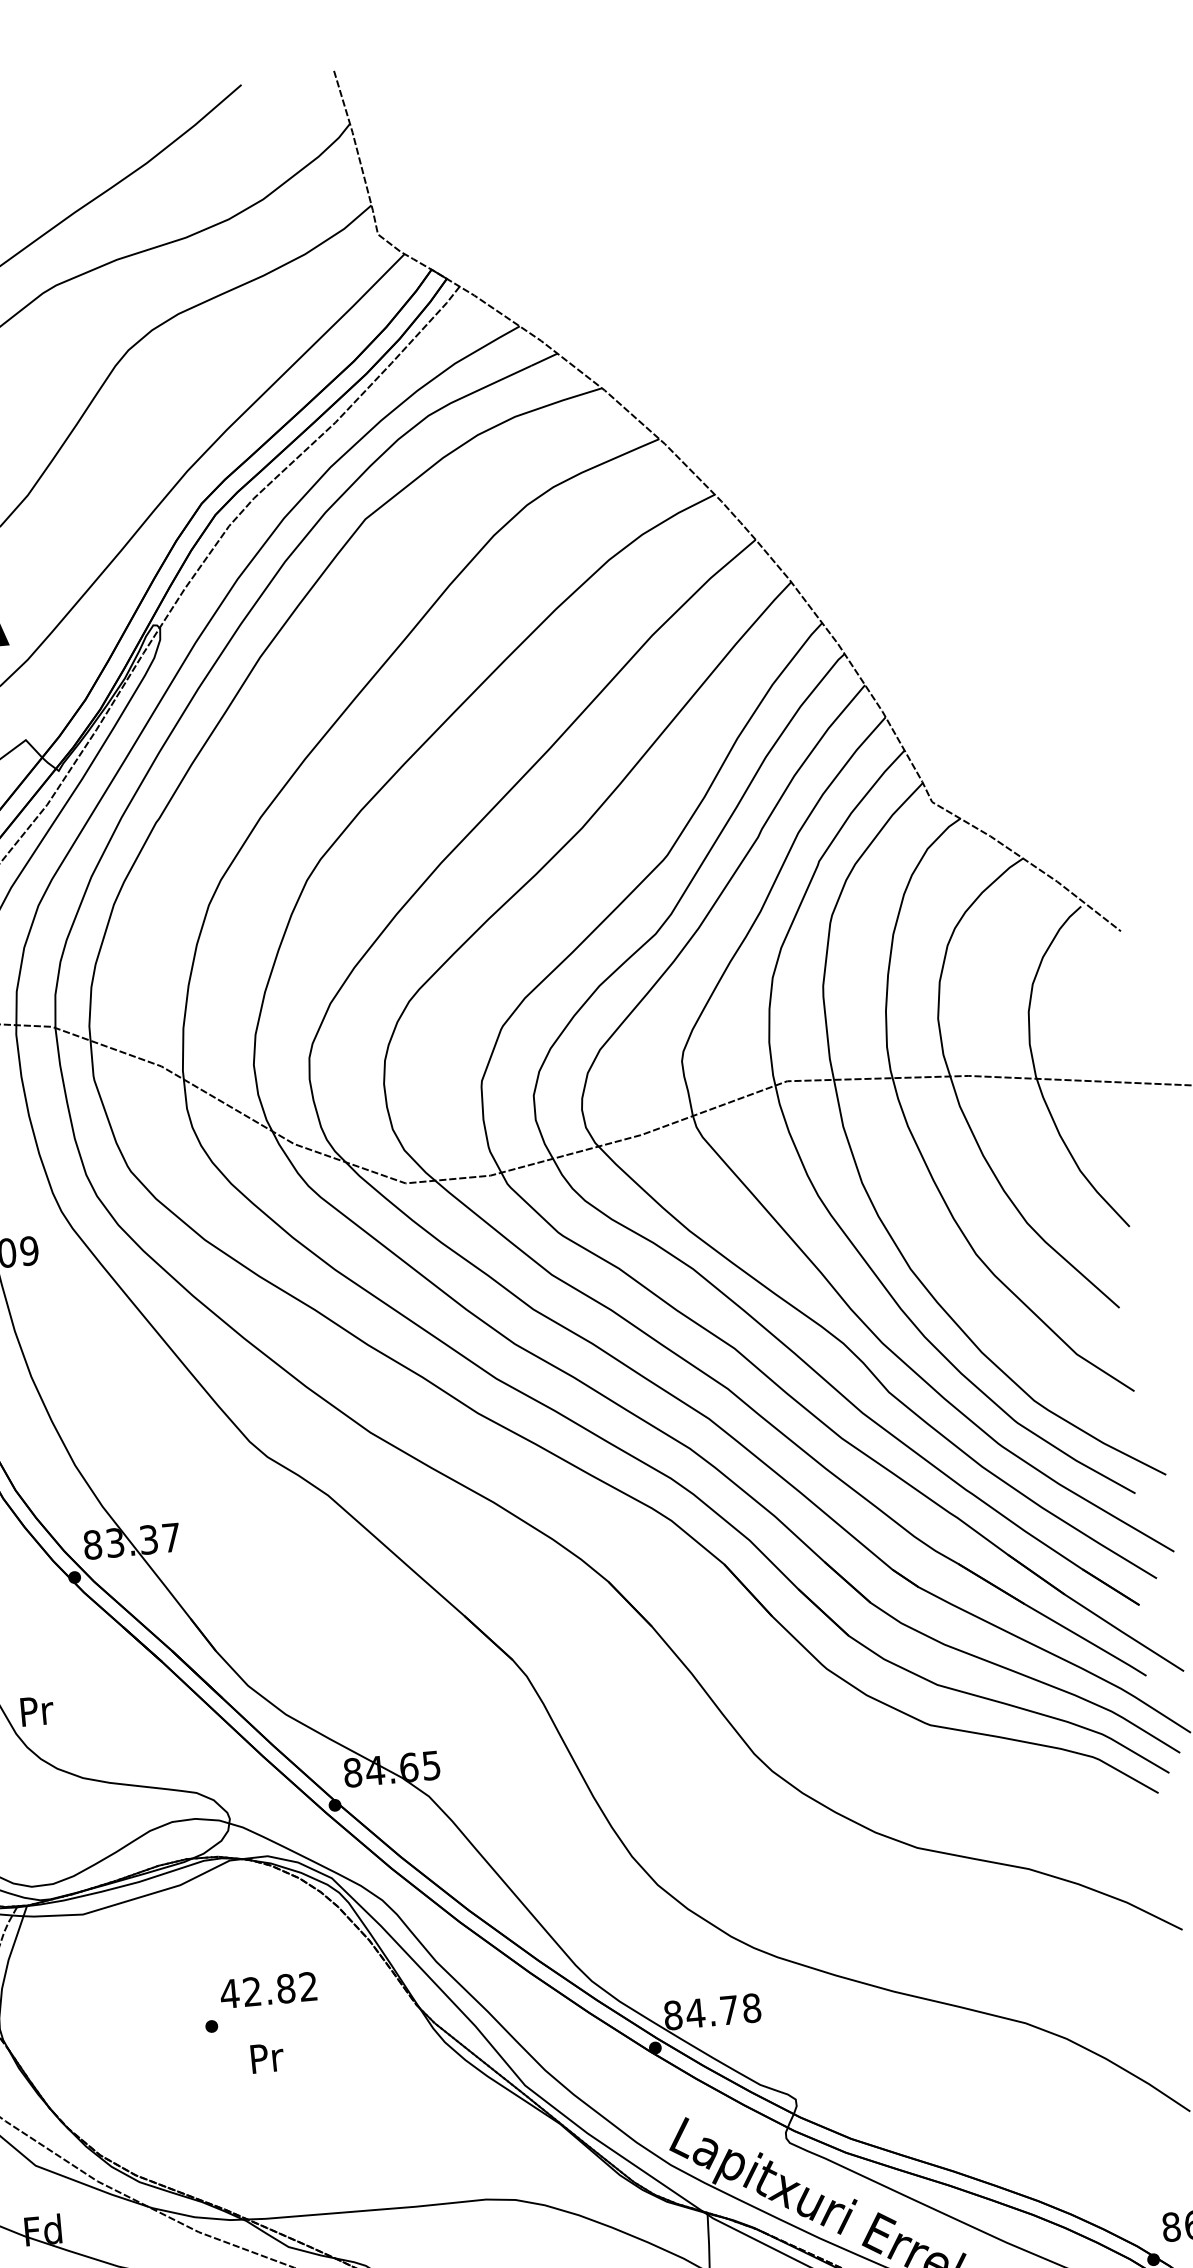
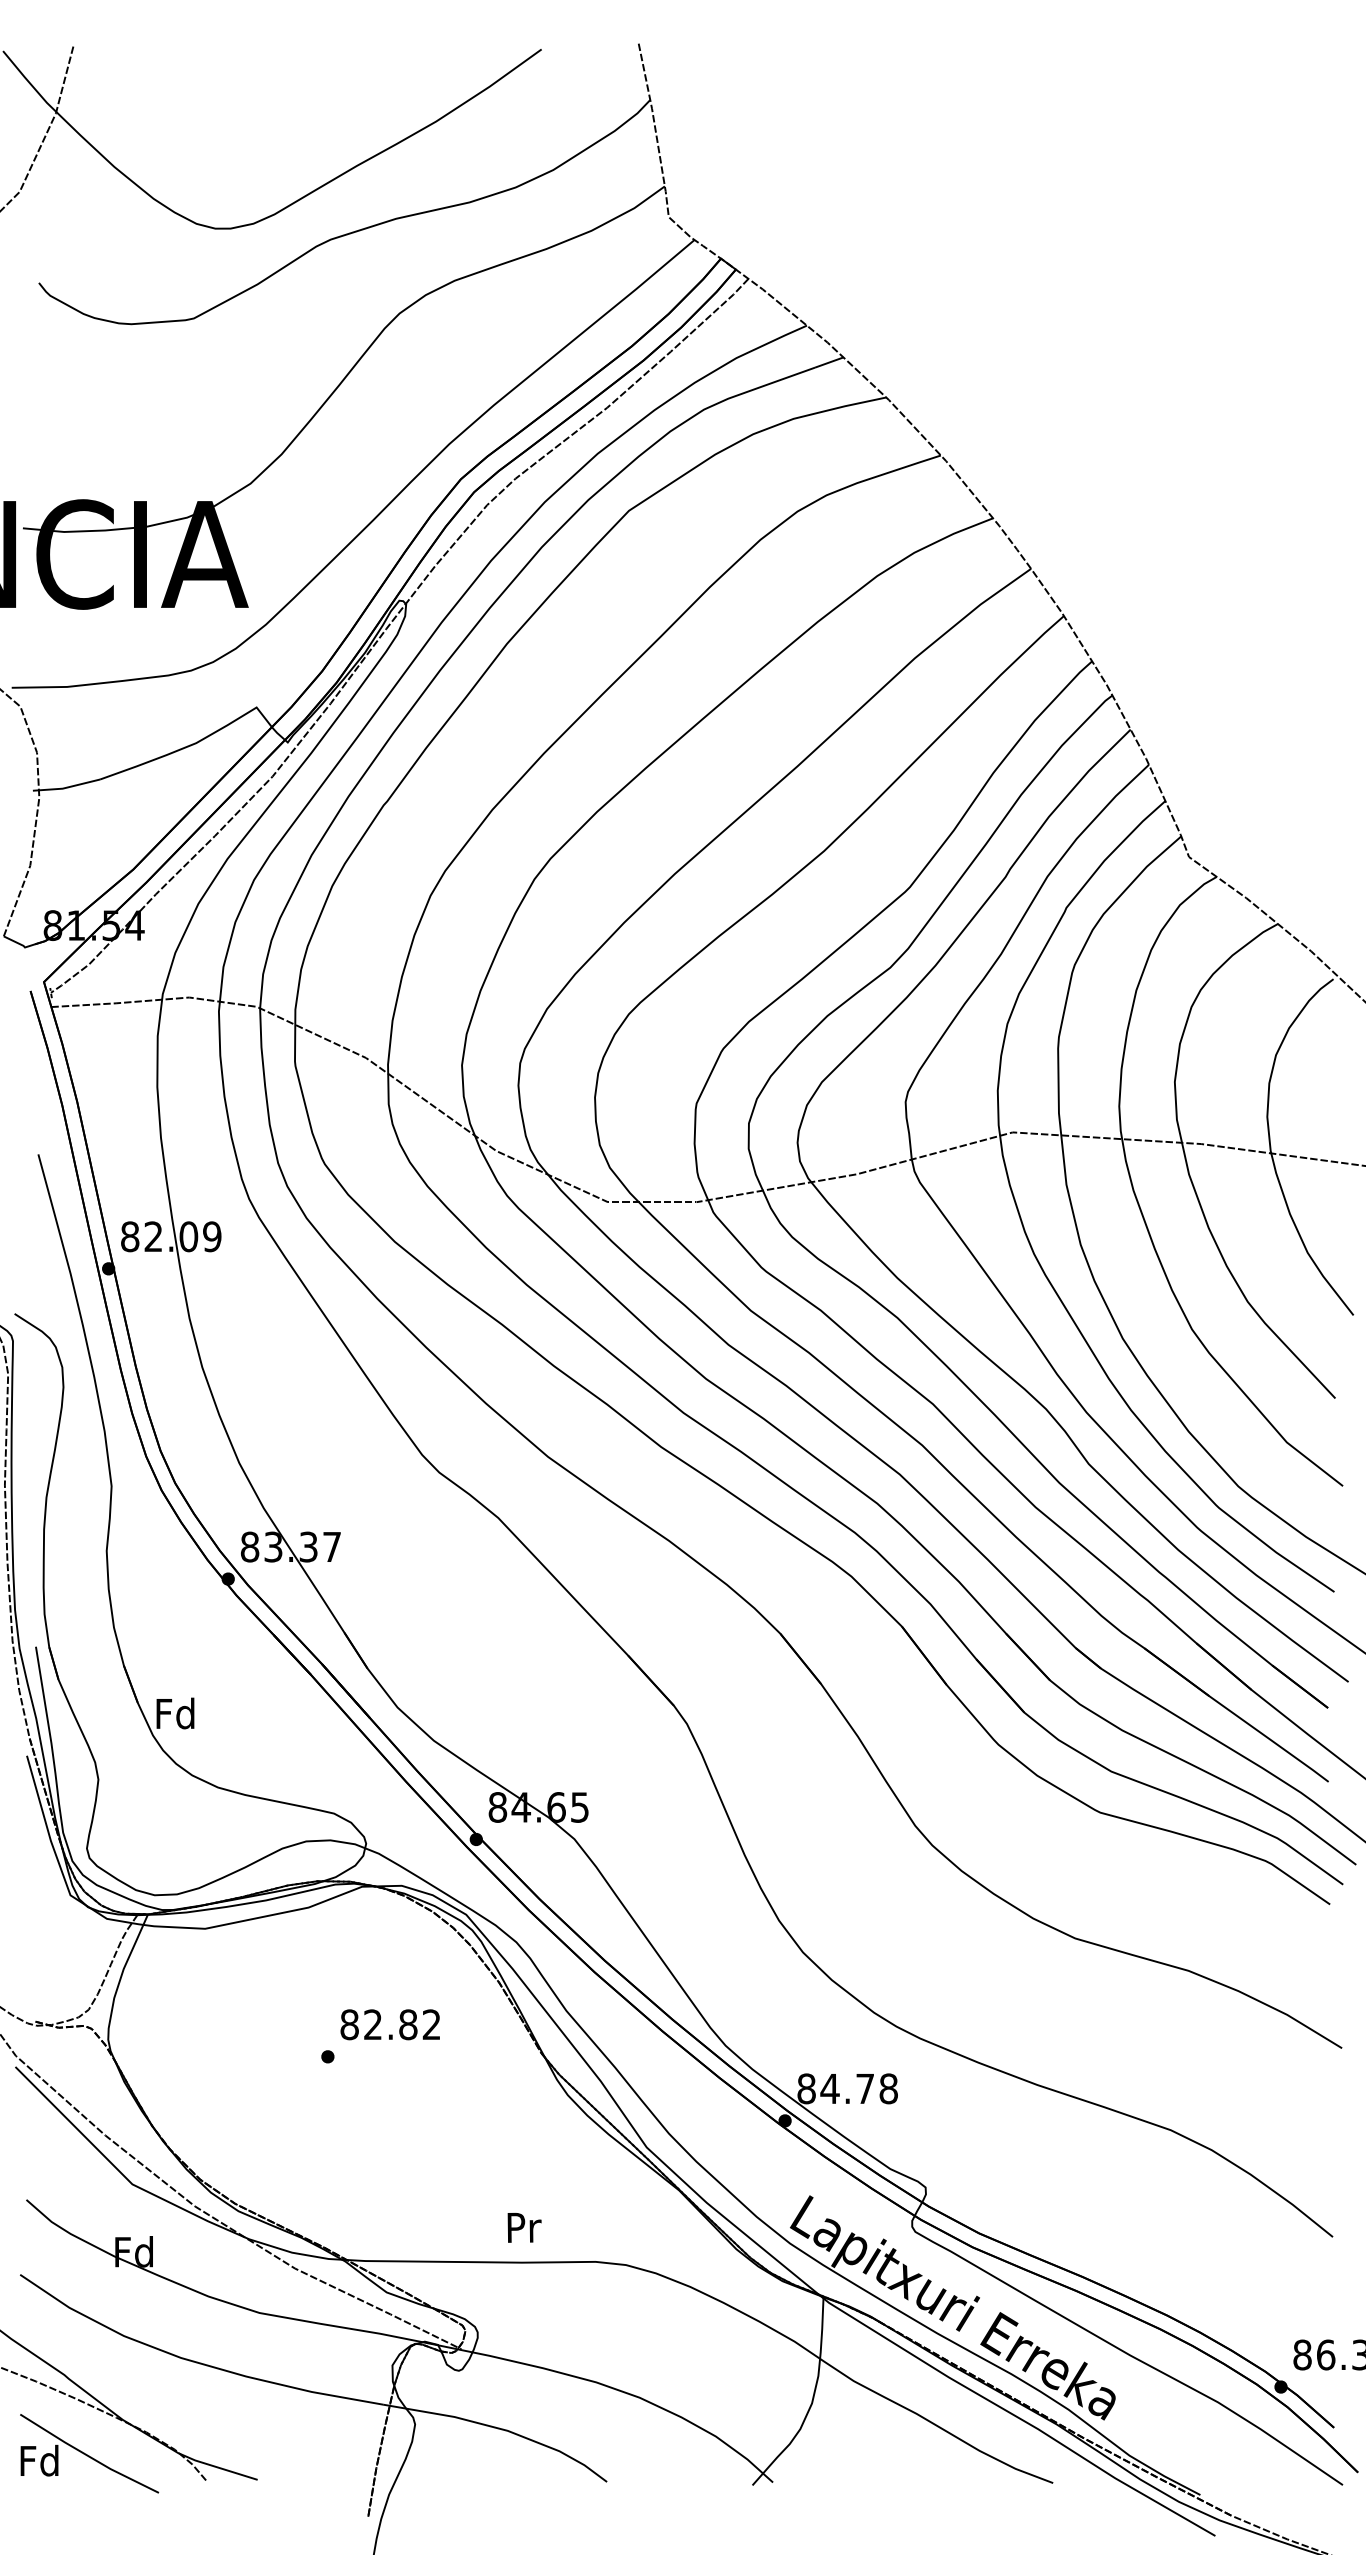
text: (35, 1710) -> (175, 1713), Pr -> Fd
text: (229, 1993) -> (349, 2024), 42.82 -> 82.82
text: (267, 2057) -> (524, 2227), moved

